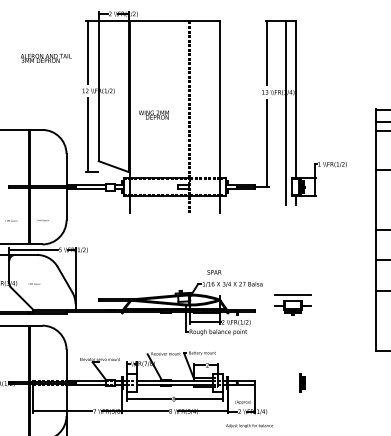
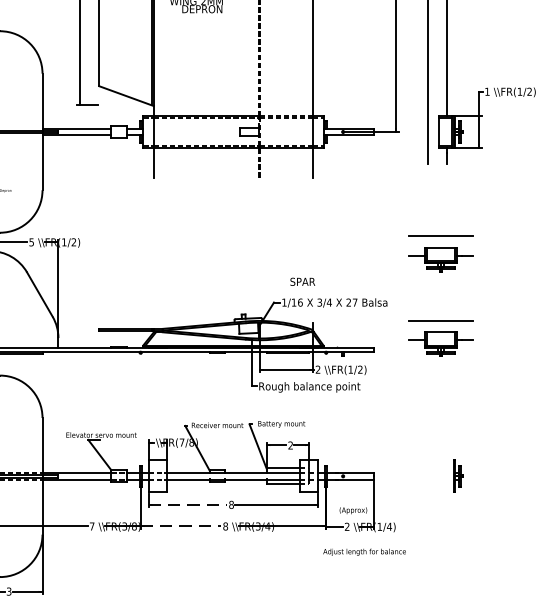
part: (292, 256) -> (440, 253), added
line: (149, 399) -> (188, 505), solid -> dashed
line: (145, 411) -> (181, 526), solid -> dashed

